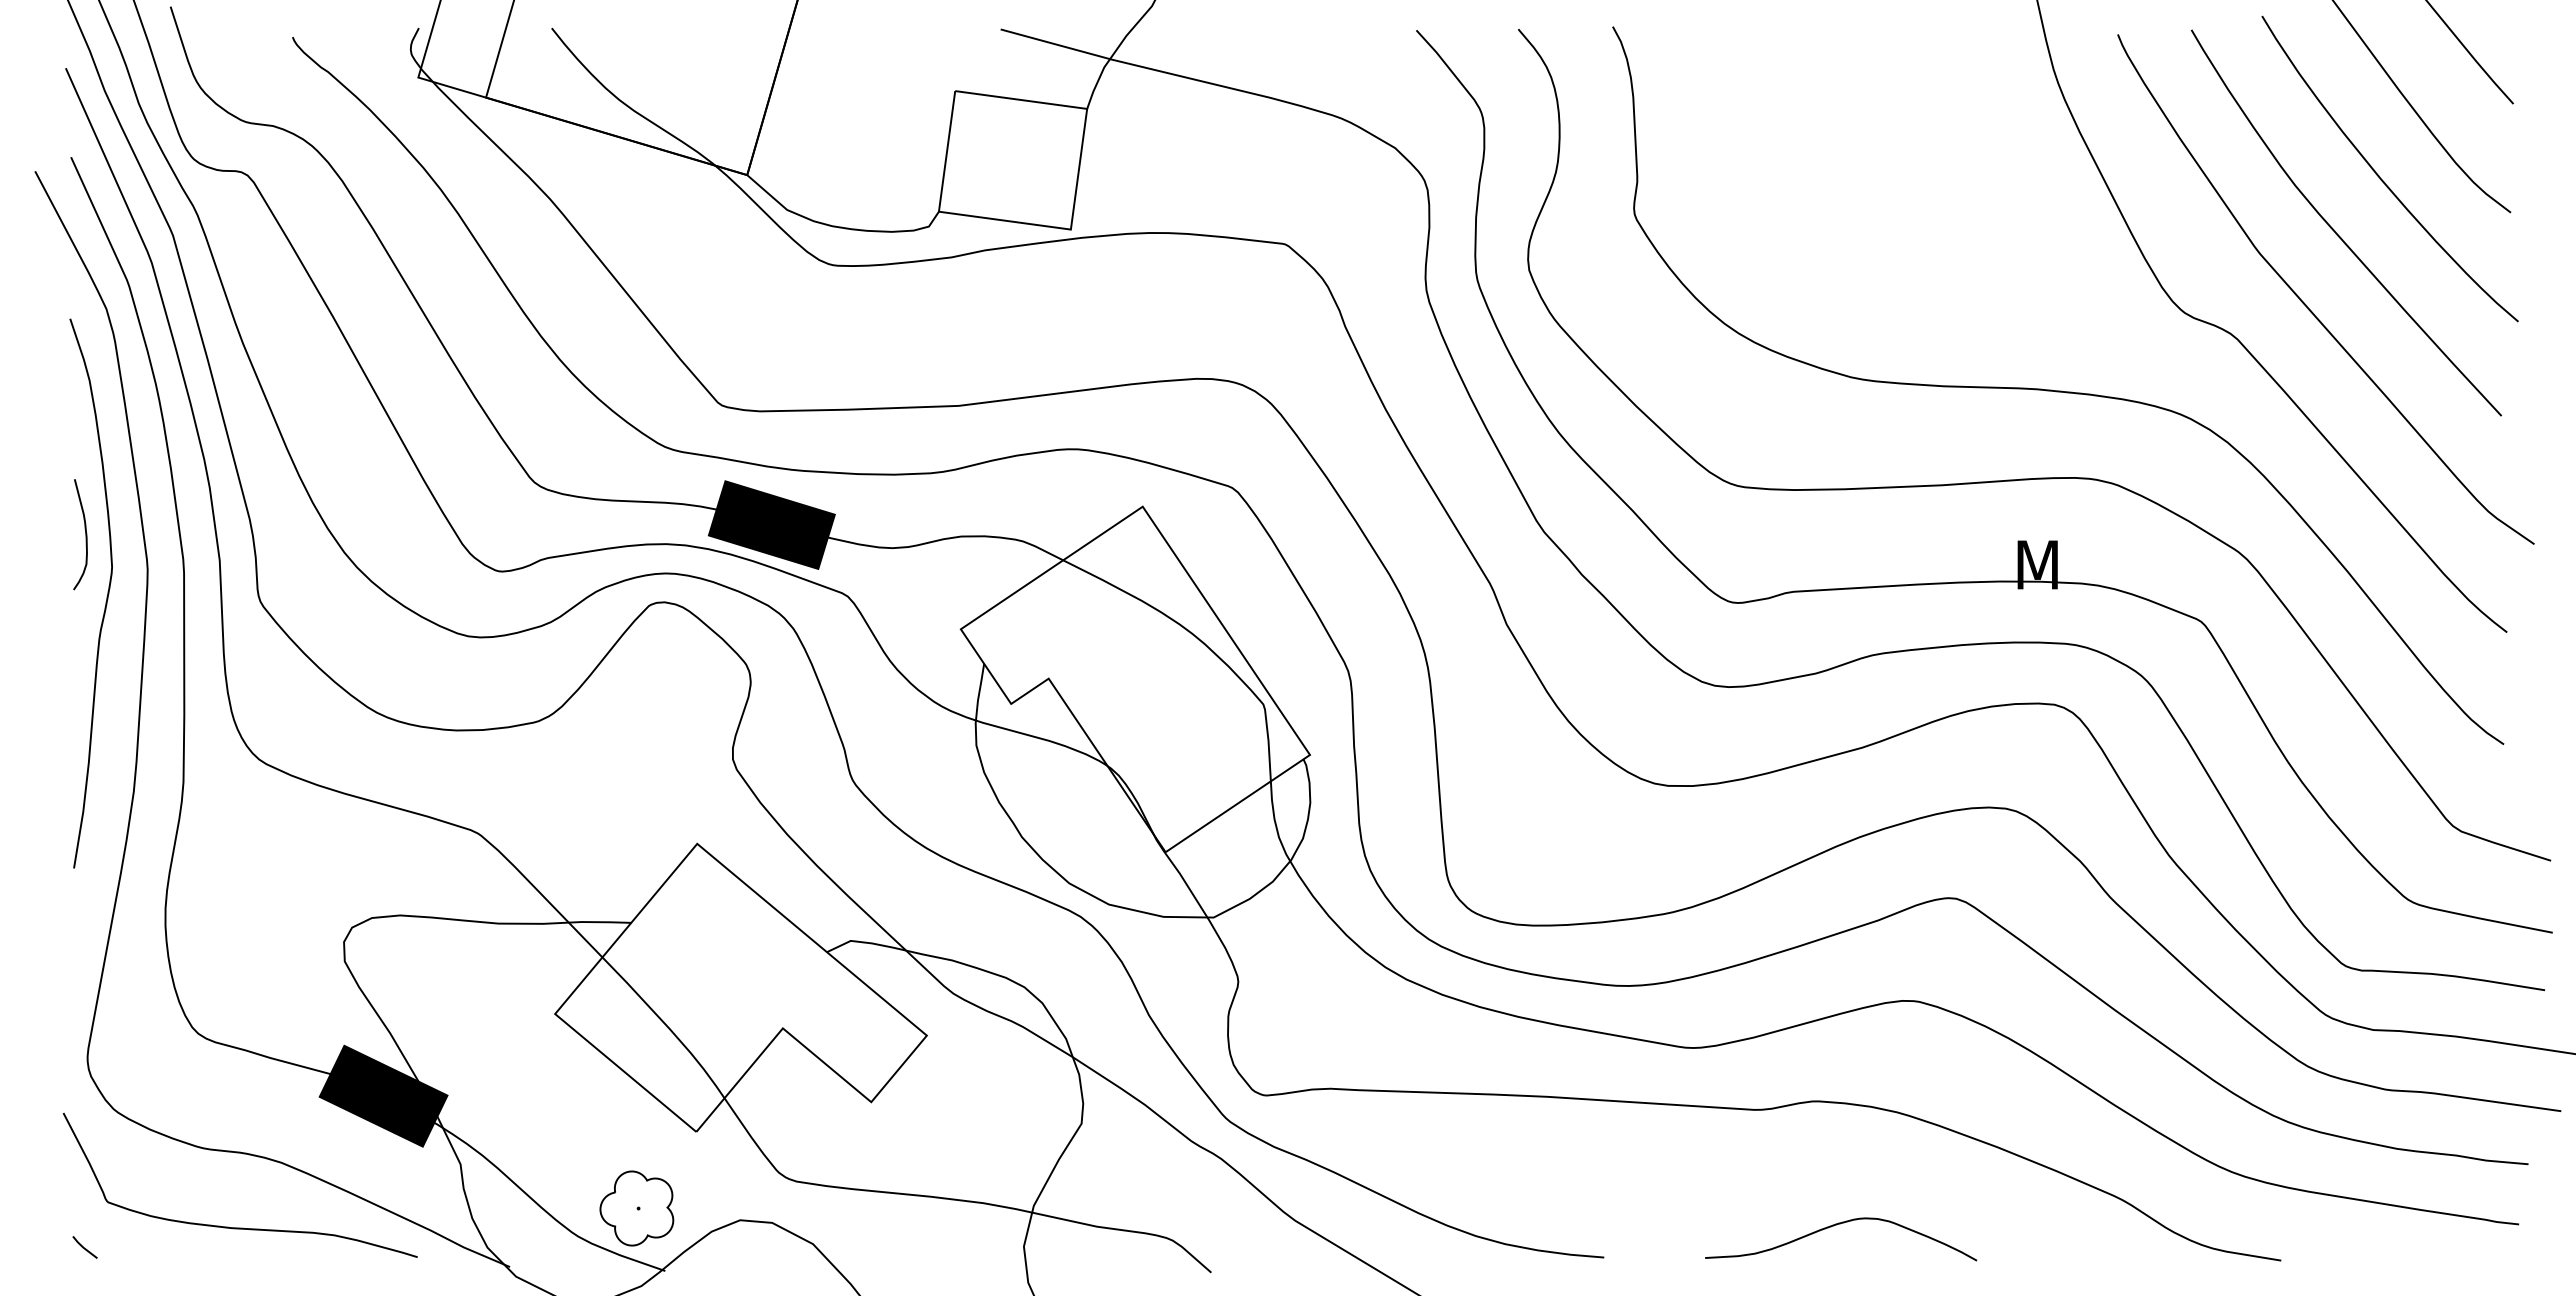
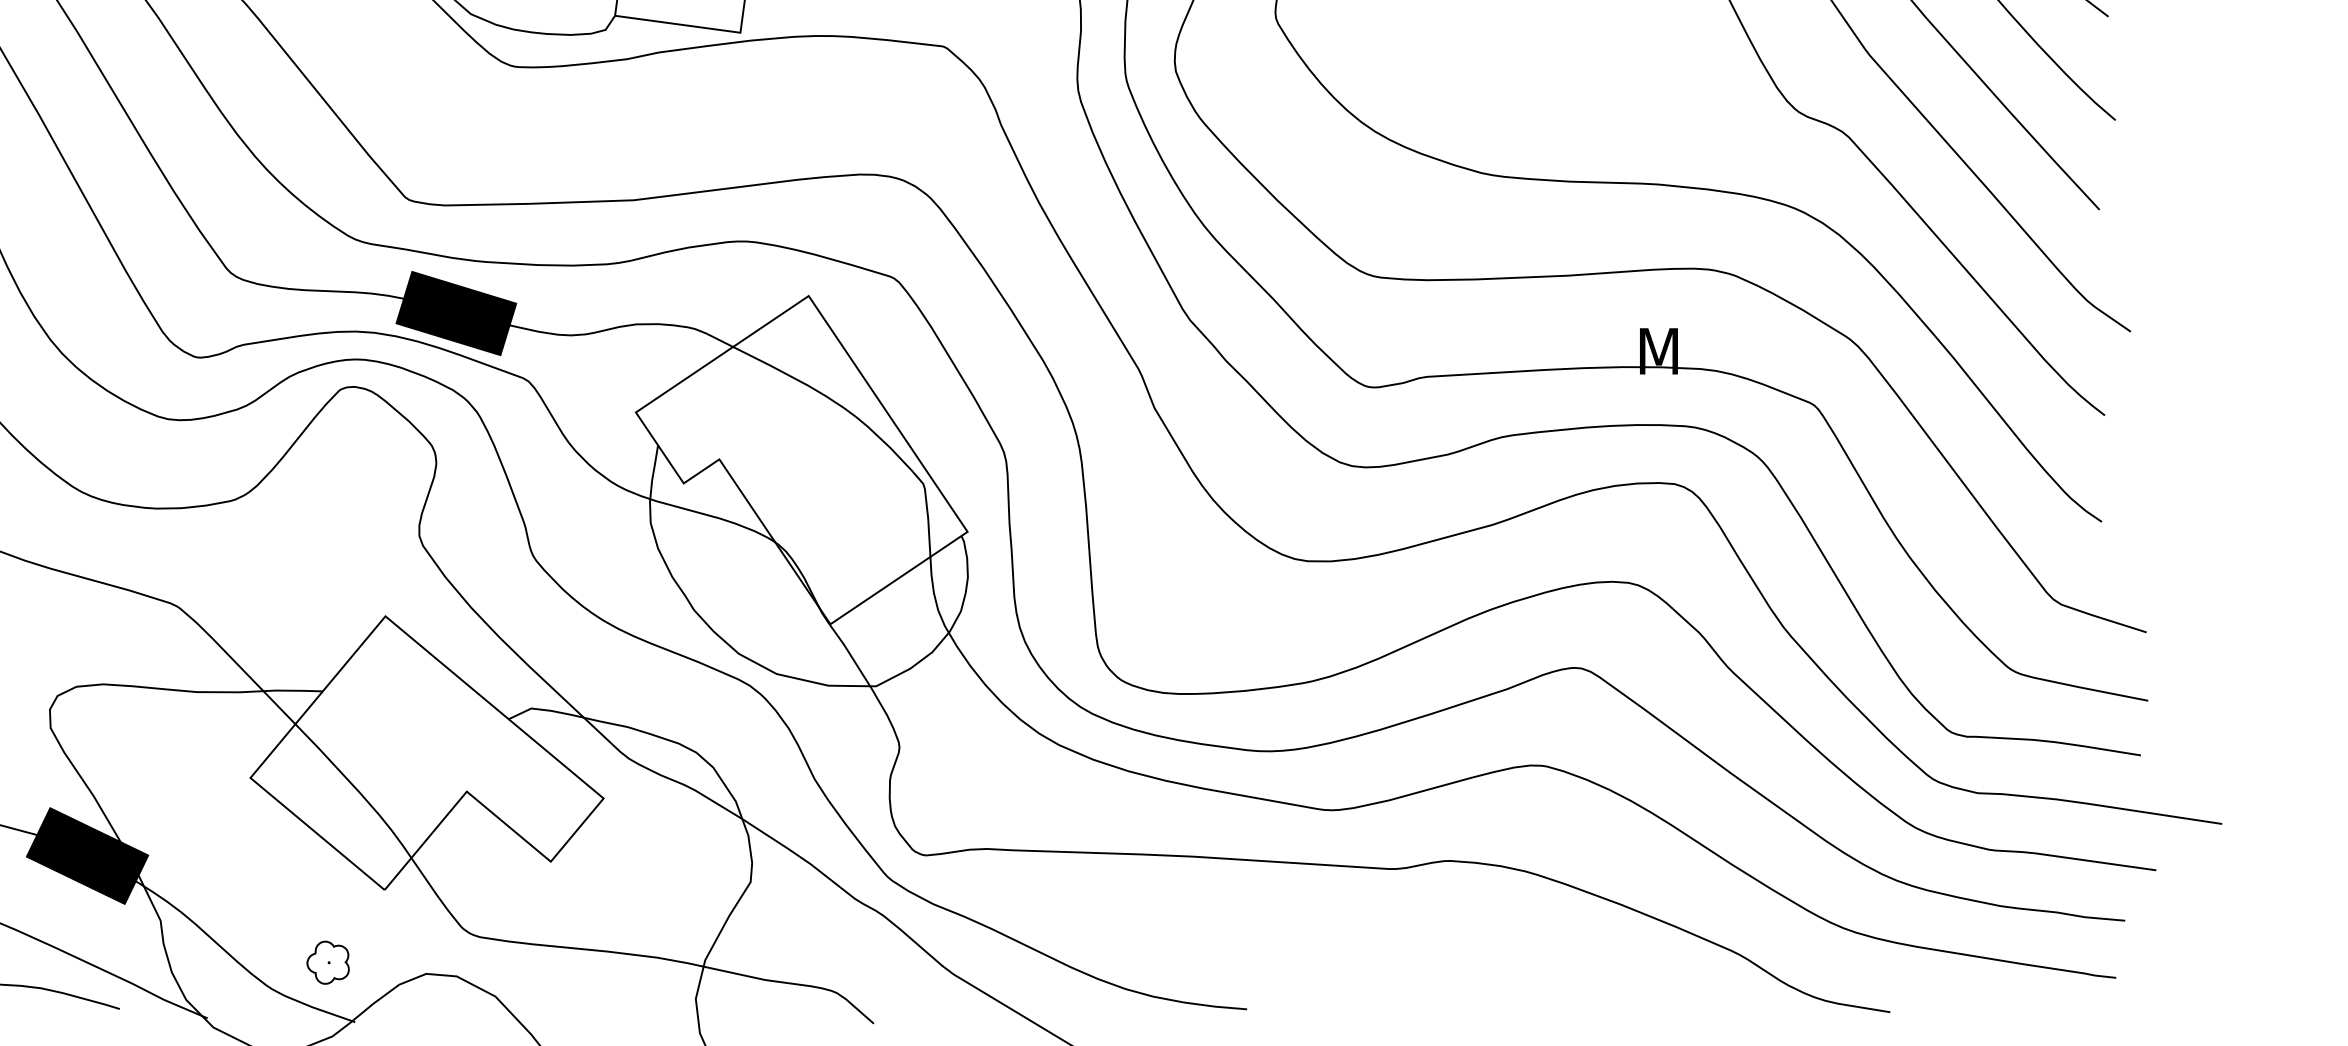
part: (636, 1208) -> (327, 962), size x0.6
curve: (1834, 1226) -> (1465, 979), removed

